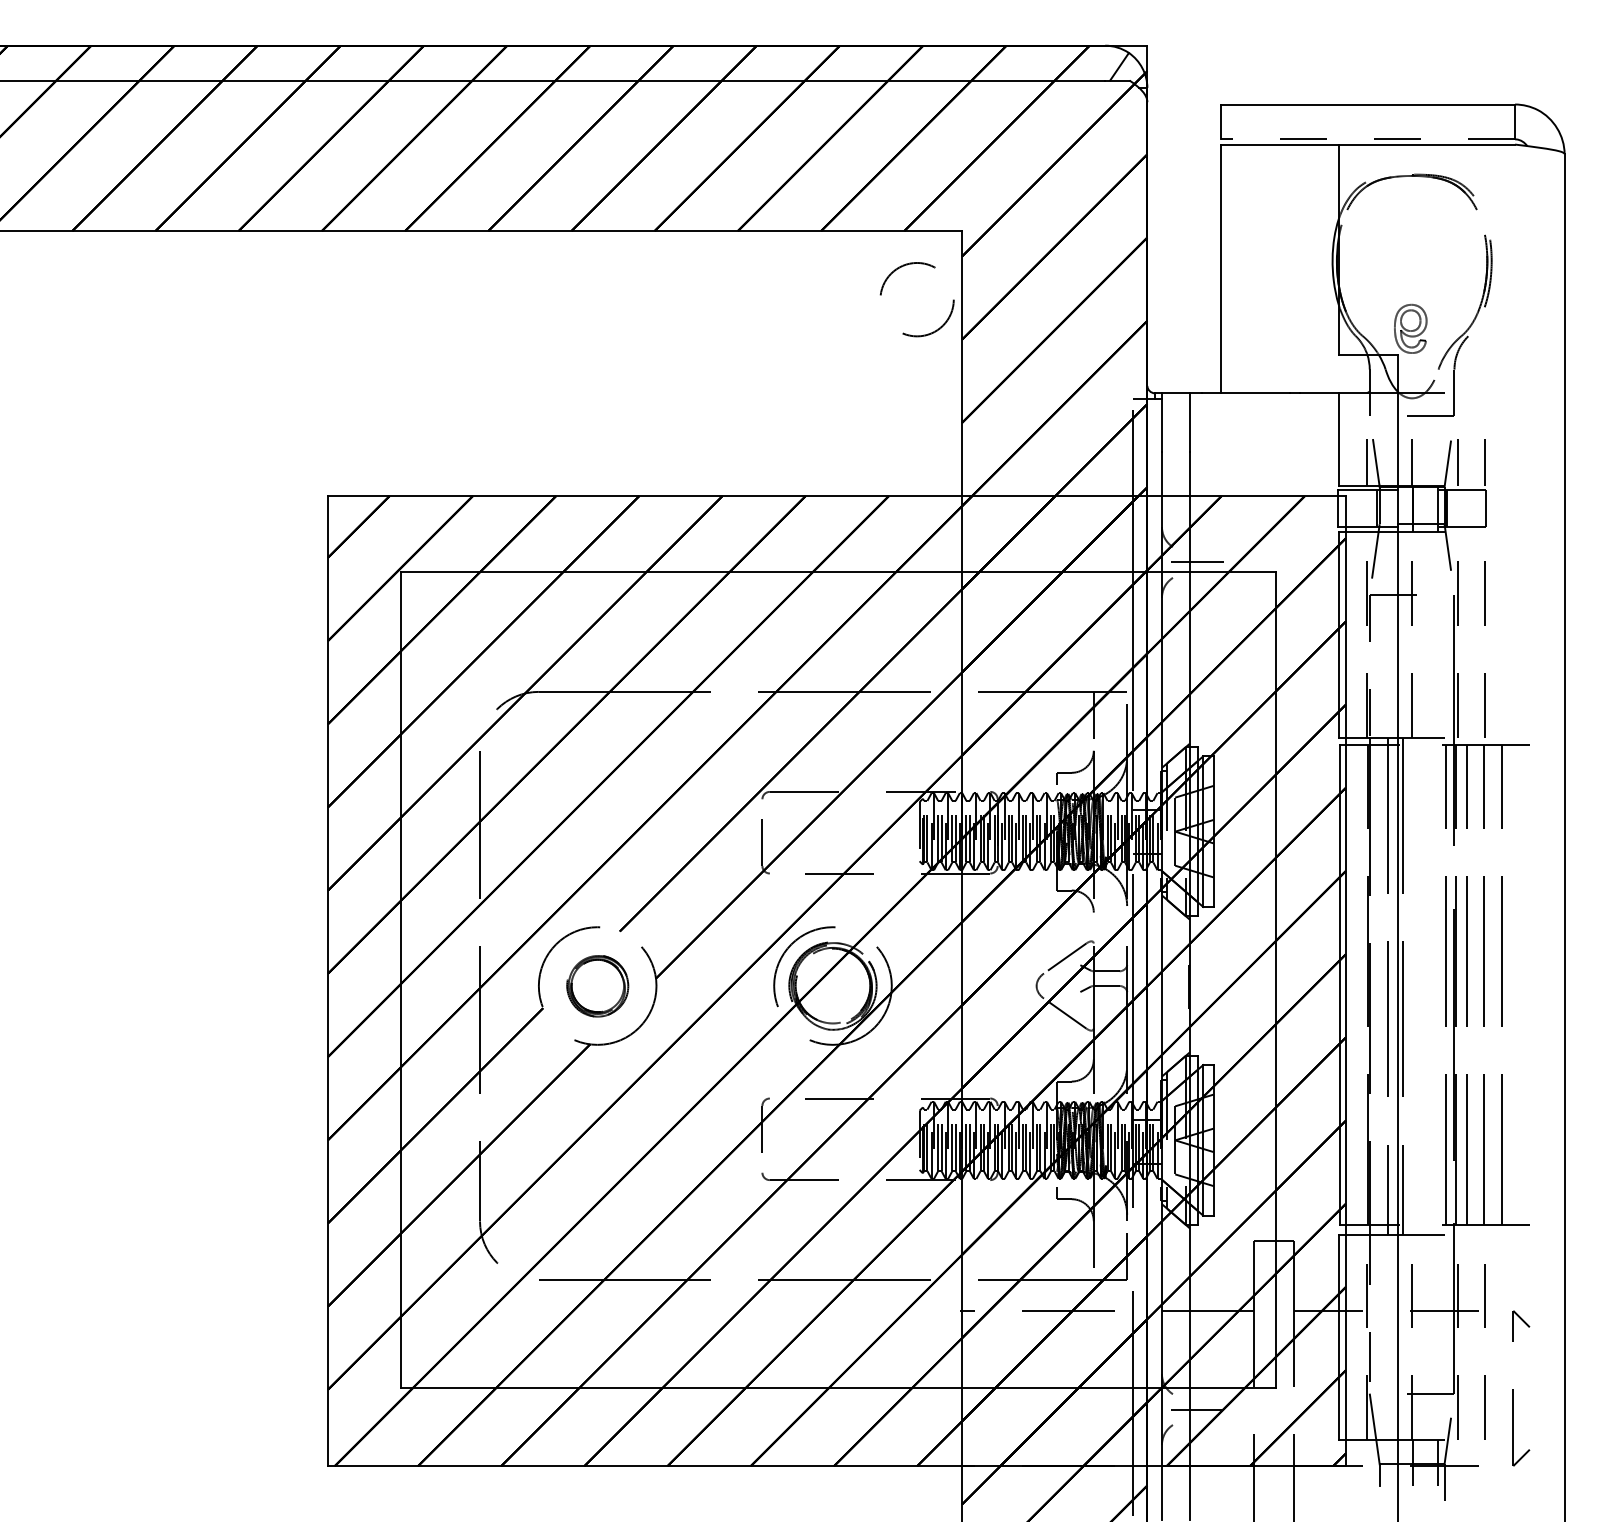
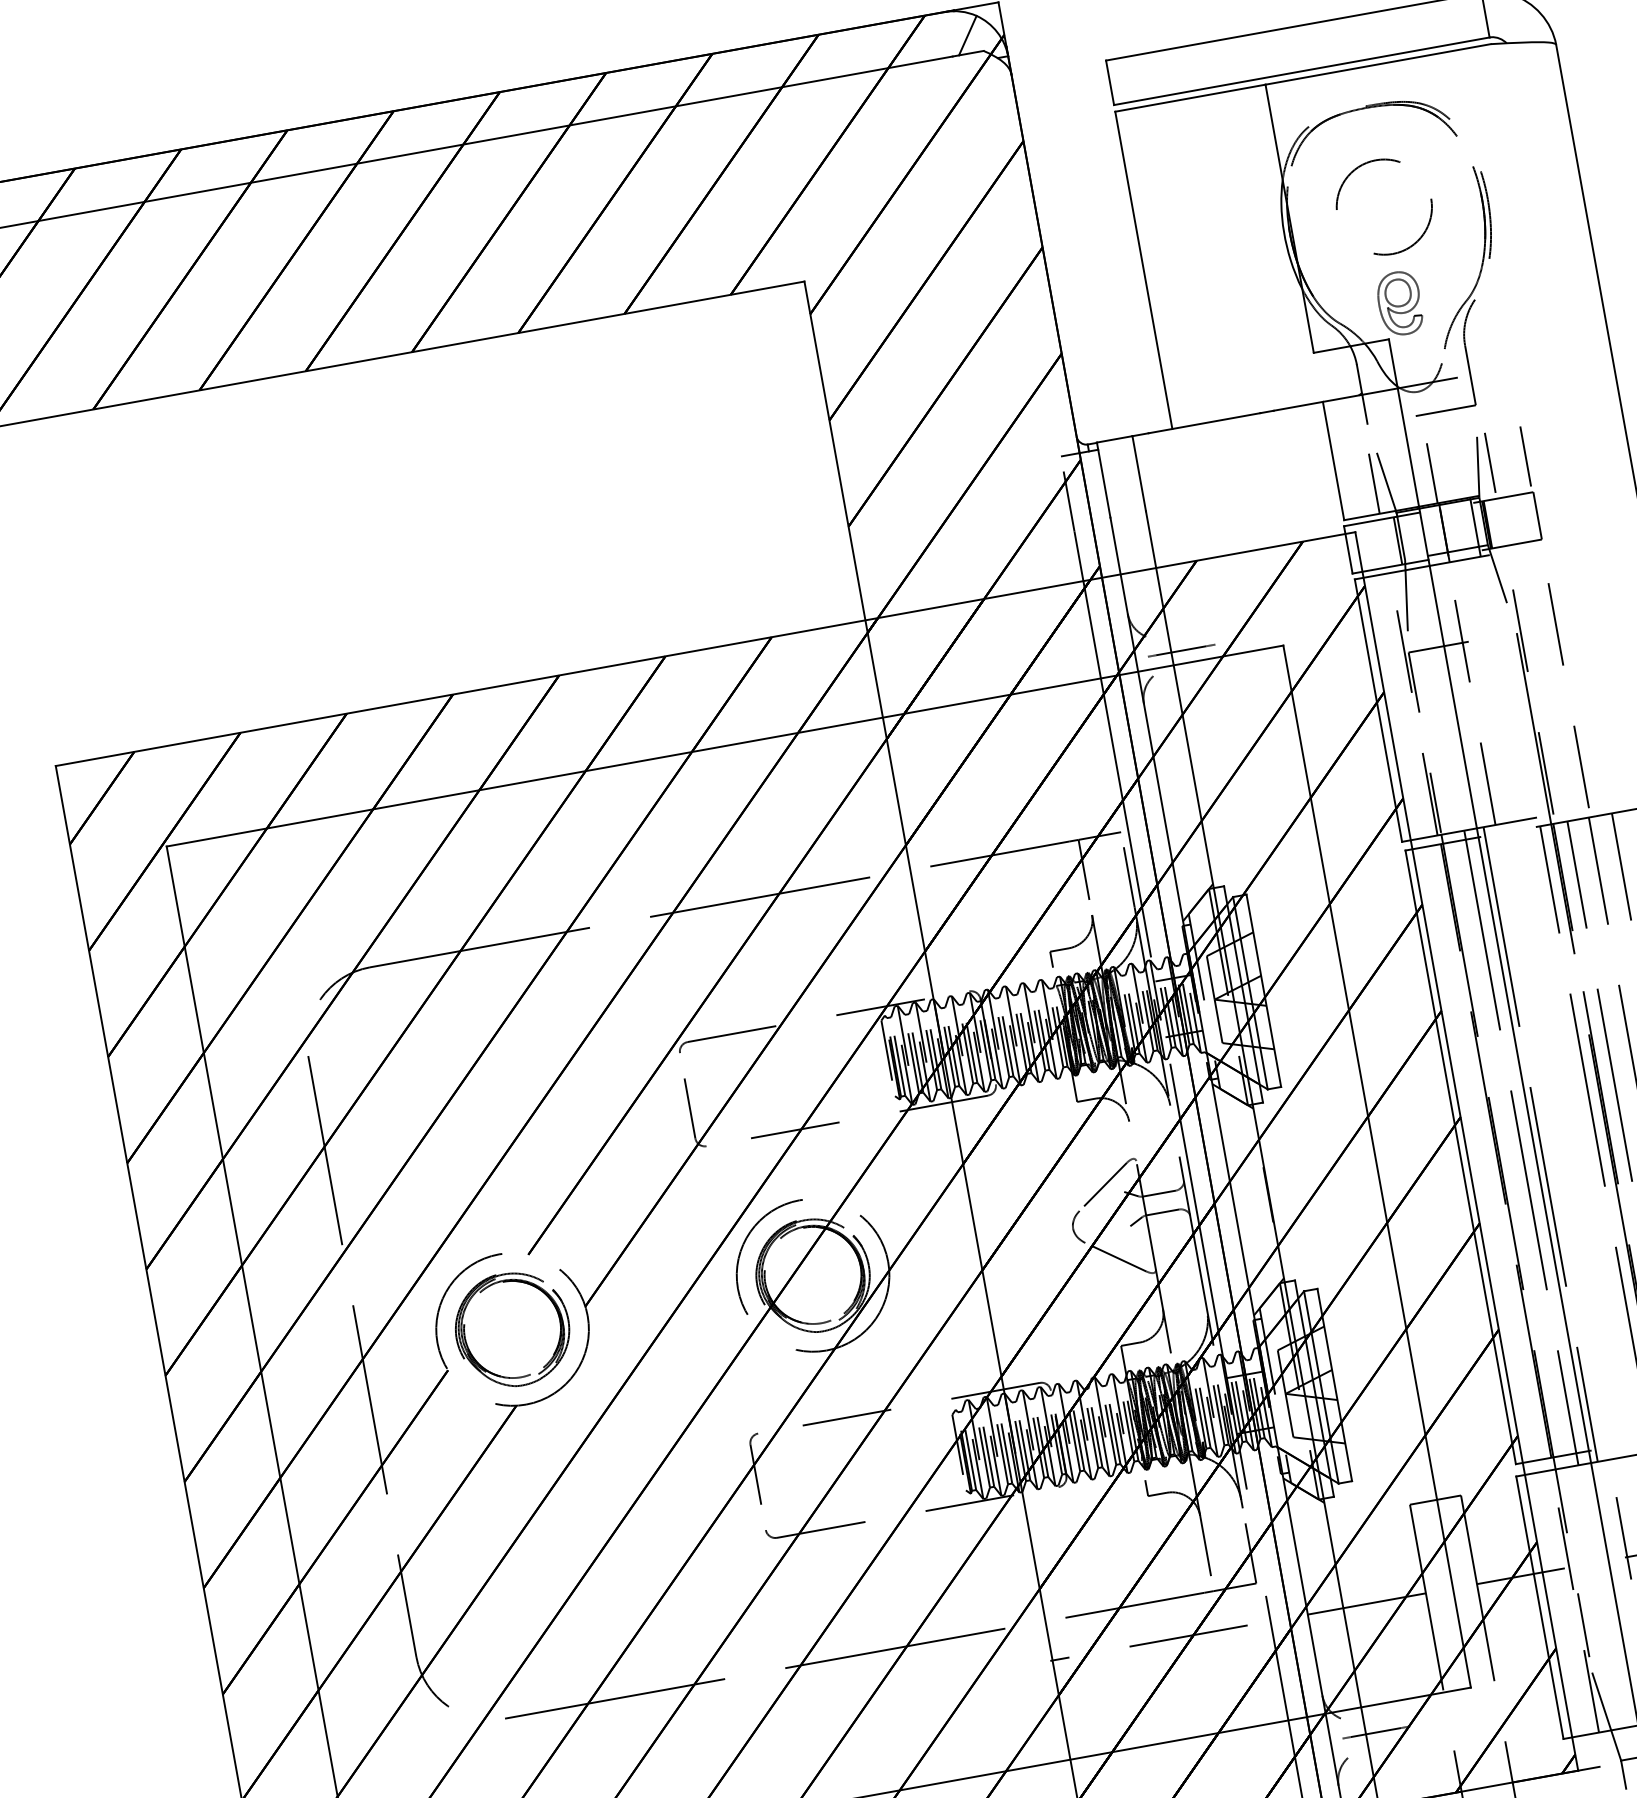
line: (1367, 139) -> (1301, 71), dashed -> solid
circle: (916, 299) -> (1383, 207), moved
part: (597, 985) -> (512, 1328), size x1.43

